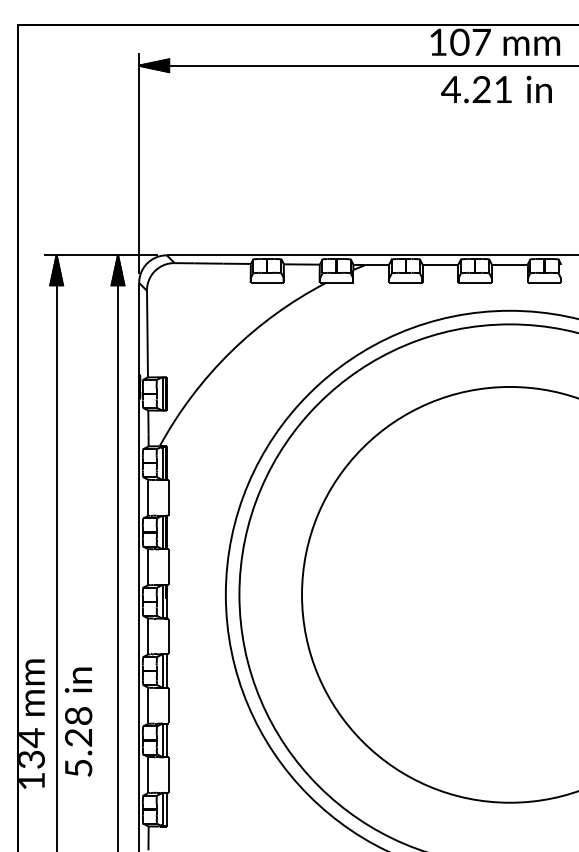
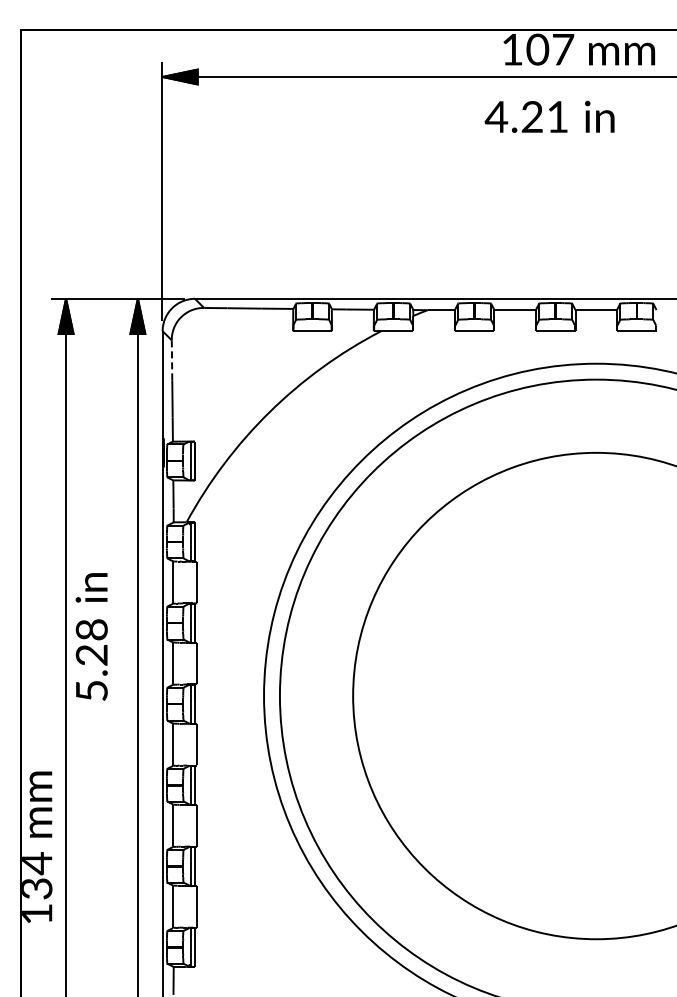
text: (496, 89) -> (549, 116), moved
line: (147, 308) -> (172, 360), solid -> dashed
text: (78, 721) -> (91, 636), moved

